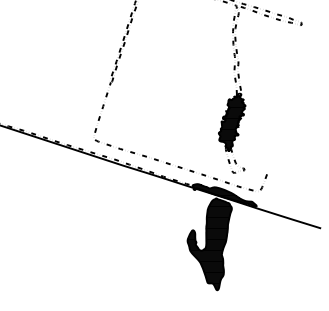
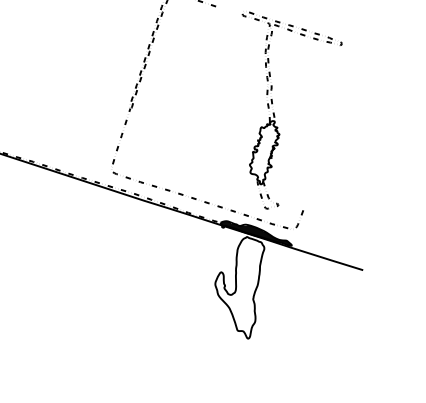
hatch: (232, 123) -> (264, 153), removed
hatch: (209, 244) -> (239, 288), removed

